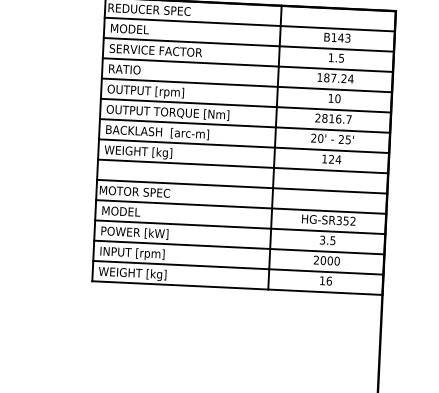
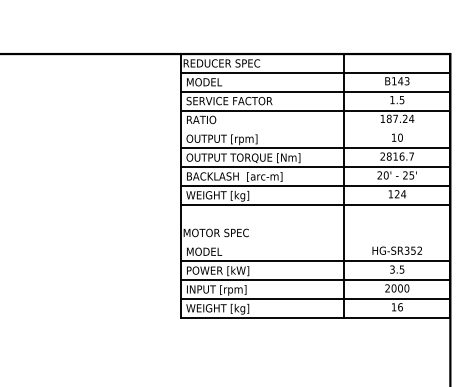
line: (246, 85) -> (315, 129), removed
line: (242, 186) -> (315, 223), removed
line: (241, 207) -> (315, 242), removed

